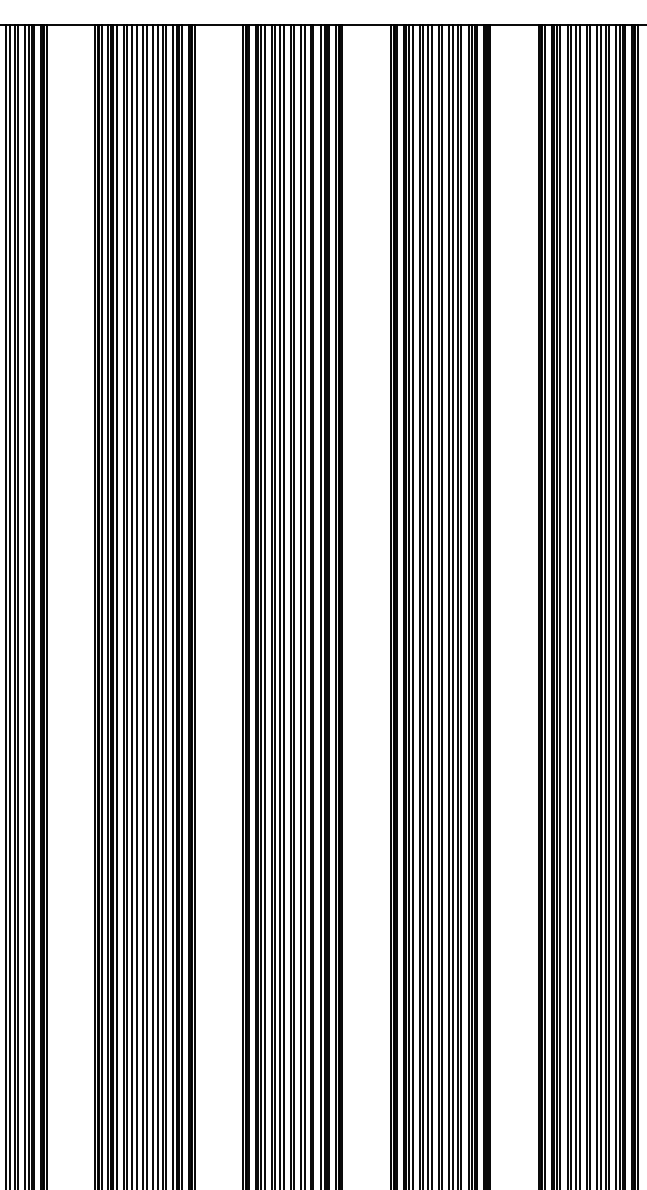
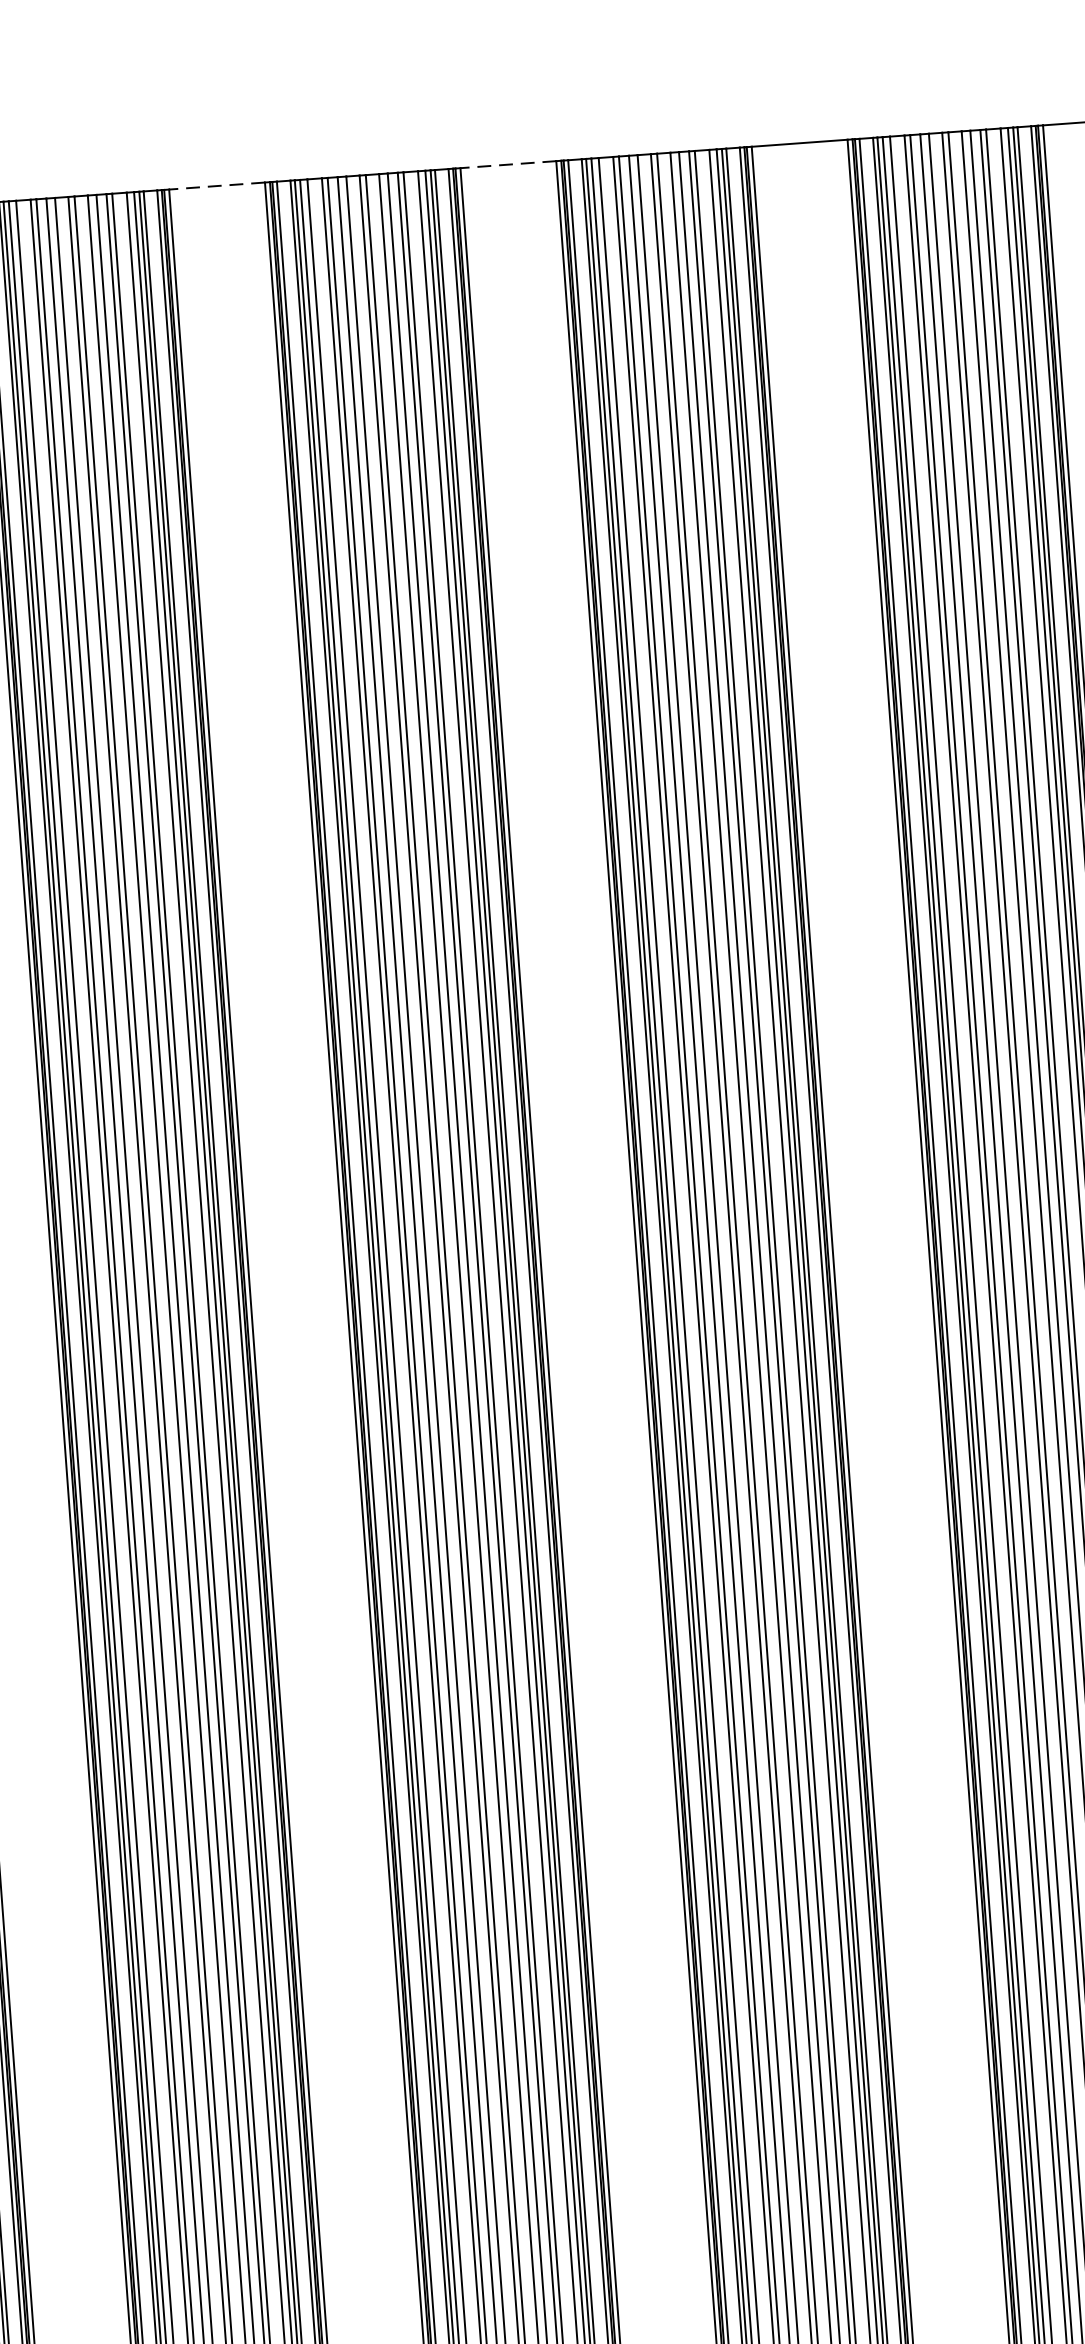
line: (218, 24) -> (216, 185), solid -> dashed
line: (366, 24) -> (507, 163), solid -> dashed

